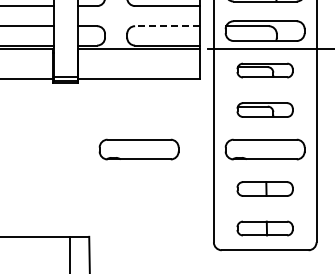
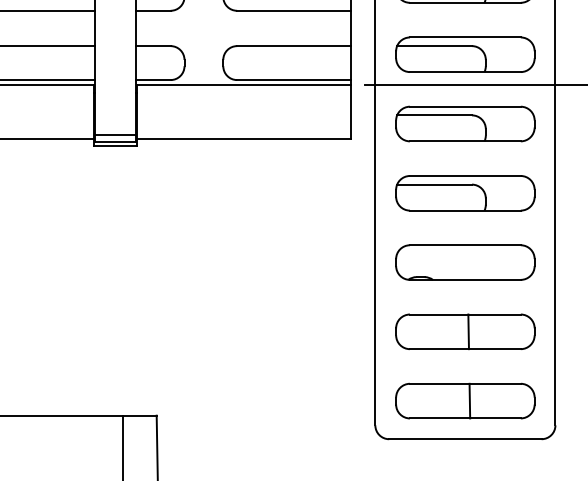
line: (167, 26) -> (294, 46), dashed -> solid
part: (264, 70) -> (464, 123), size x1.43
part: (264, 109) -> (464, 192), size x1.43
part: (138, 149) -> (243, 262), removed
part: (264, 188) -> (464, 330), size x1.43
part: (264, 228) -> (464, 401), size x1.43

